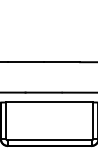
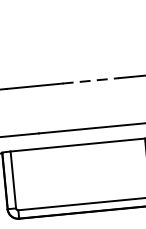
line: (62, 62) -> (91, 81), solid -> dashed

